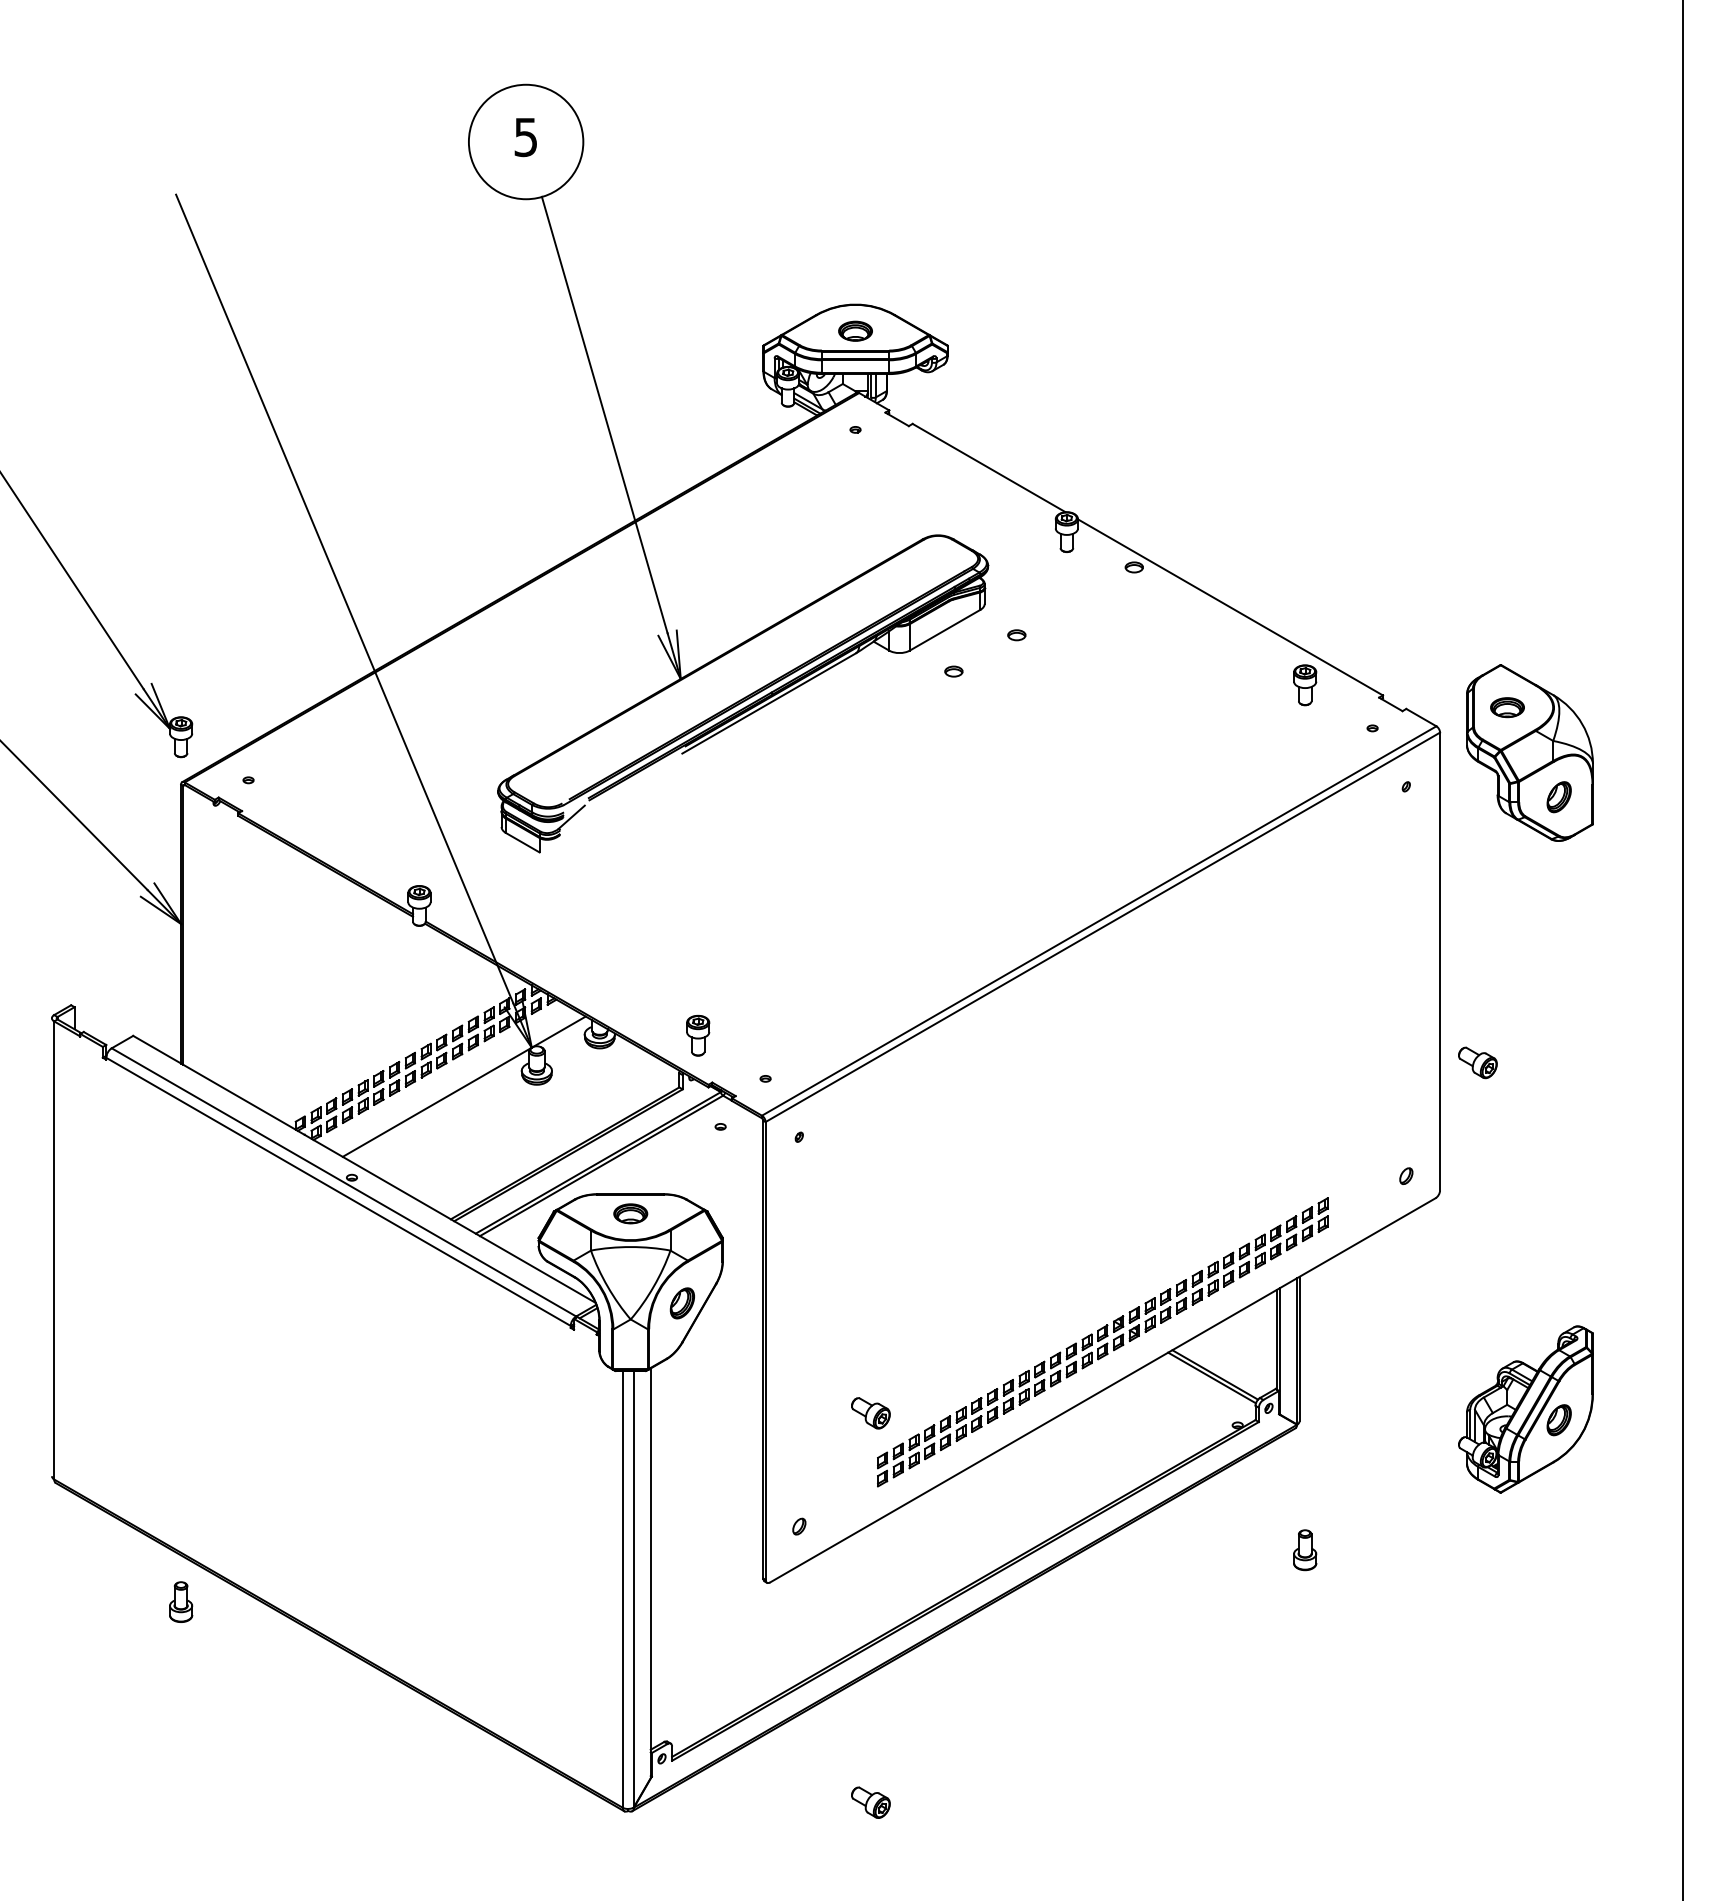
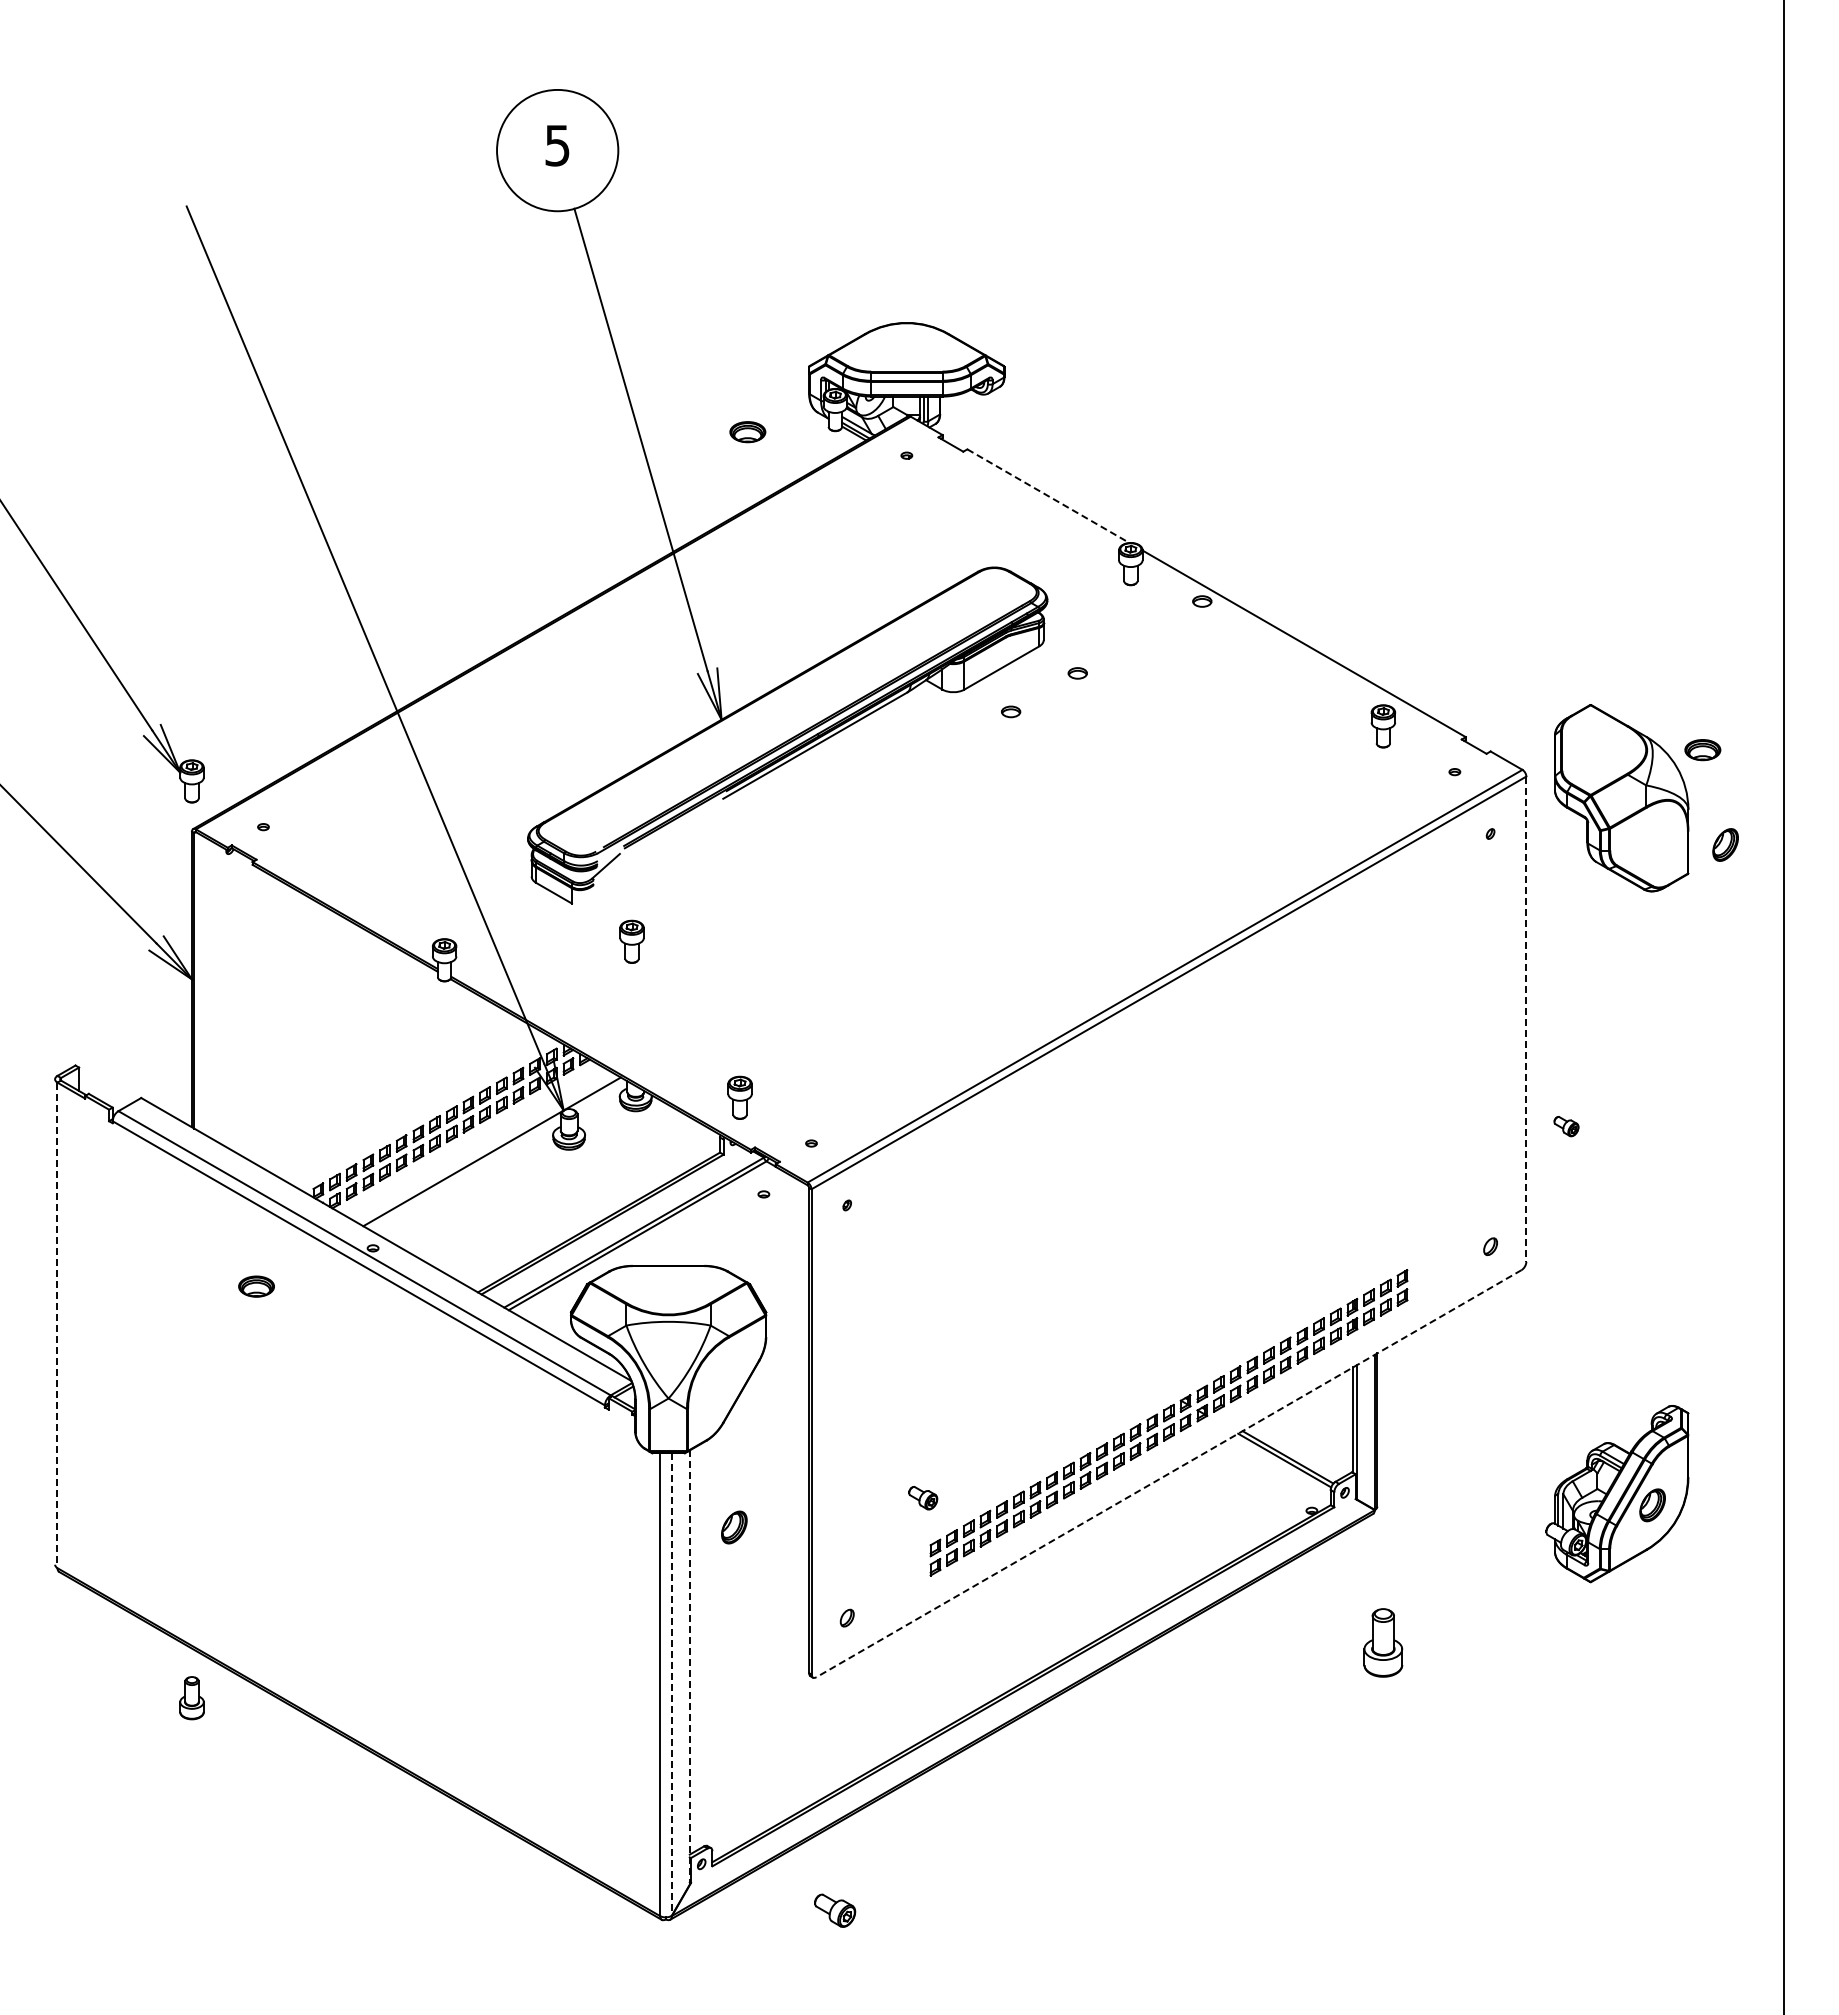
part: (855, 331) -> (747, 432), moved
line: (989, 468) -> (1048, 496), solid -> dashed
part: (1507, 708) -> (1702, 750), moved
part: (1559, 796) -> (1725, 844), moved
part: (595, 888) -> (631, 941), added
line: (1440, 961) -> (1526, 1019), solid -> dashed
part: (1477, 1062) -> (1566, 1126), size x0.6
part: (630, 1213) -> (256, 1286), moved
line: (54, 1250) -> (57, 1325), solid -> dashed
part: (682, 1303) -> (734, 1527), moved
line: (1102, 1390) -> (1168, 1473), solid -> dashed
part: (871, 1413) -> (923, 1498), size x0.7
part: (1305, 1550) -> (1383, 1643), size x1.6
line: (650, 1574) -> (689, 1668), solid -> dashed
line: (633, 1590) -> (671, 1685), solid -> dashed
part: (871, 1802) -> (835, 1910), moved

